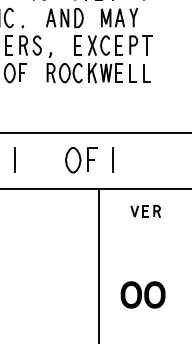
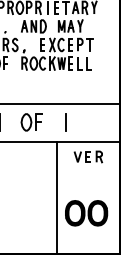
part: (80, 160) -> (31, 122), moved
part: (145, 210) -> (88, 156), size x1.43
part: (142, 295) -> (86, 213), size x1.43

